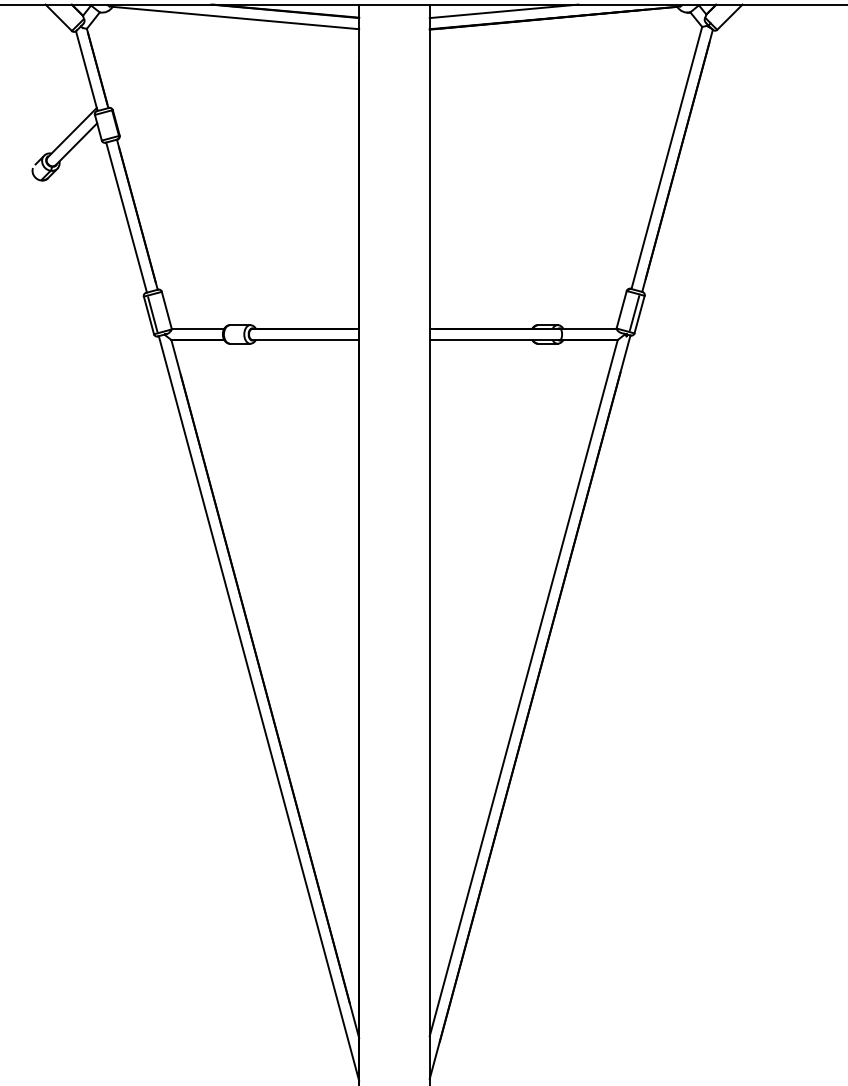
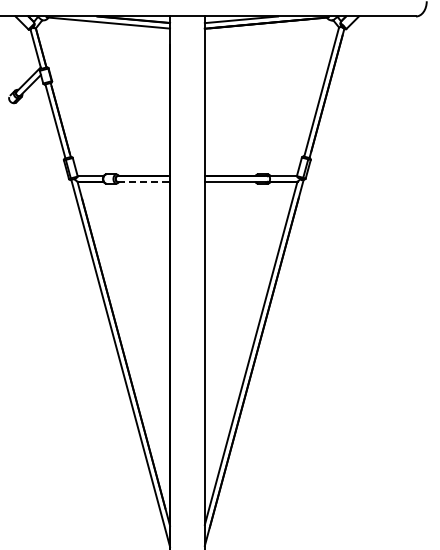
line: (307, 339) -> (144, 181), solid -> dashed

